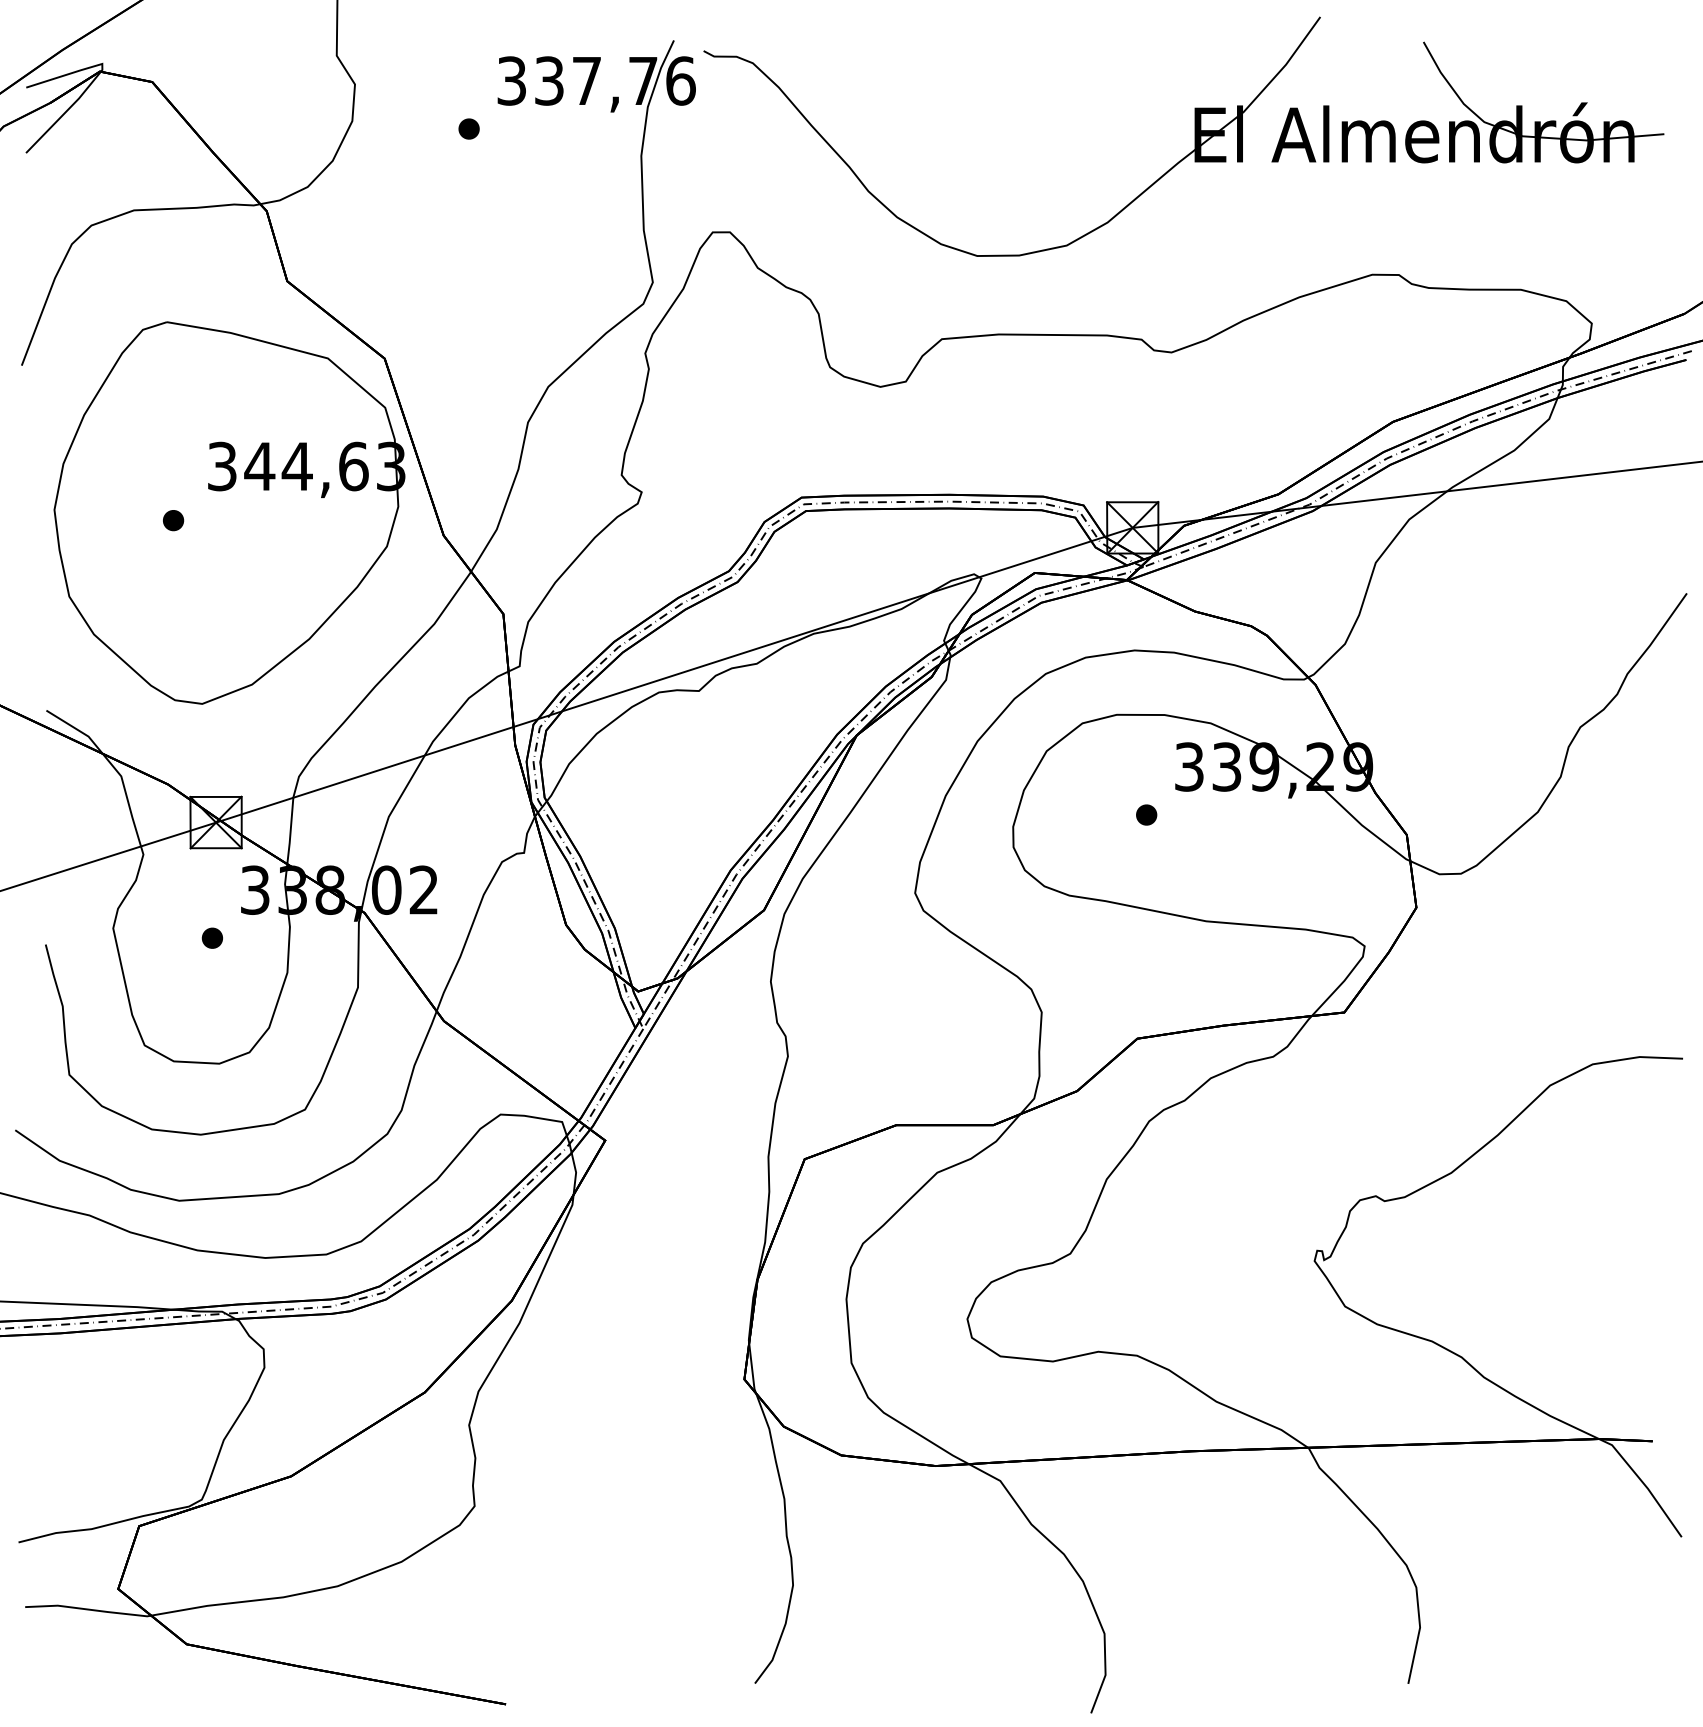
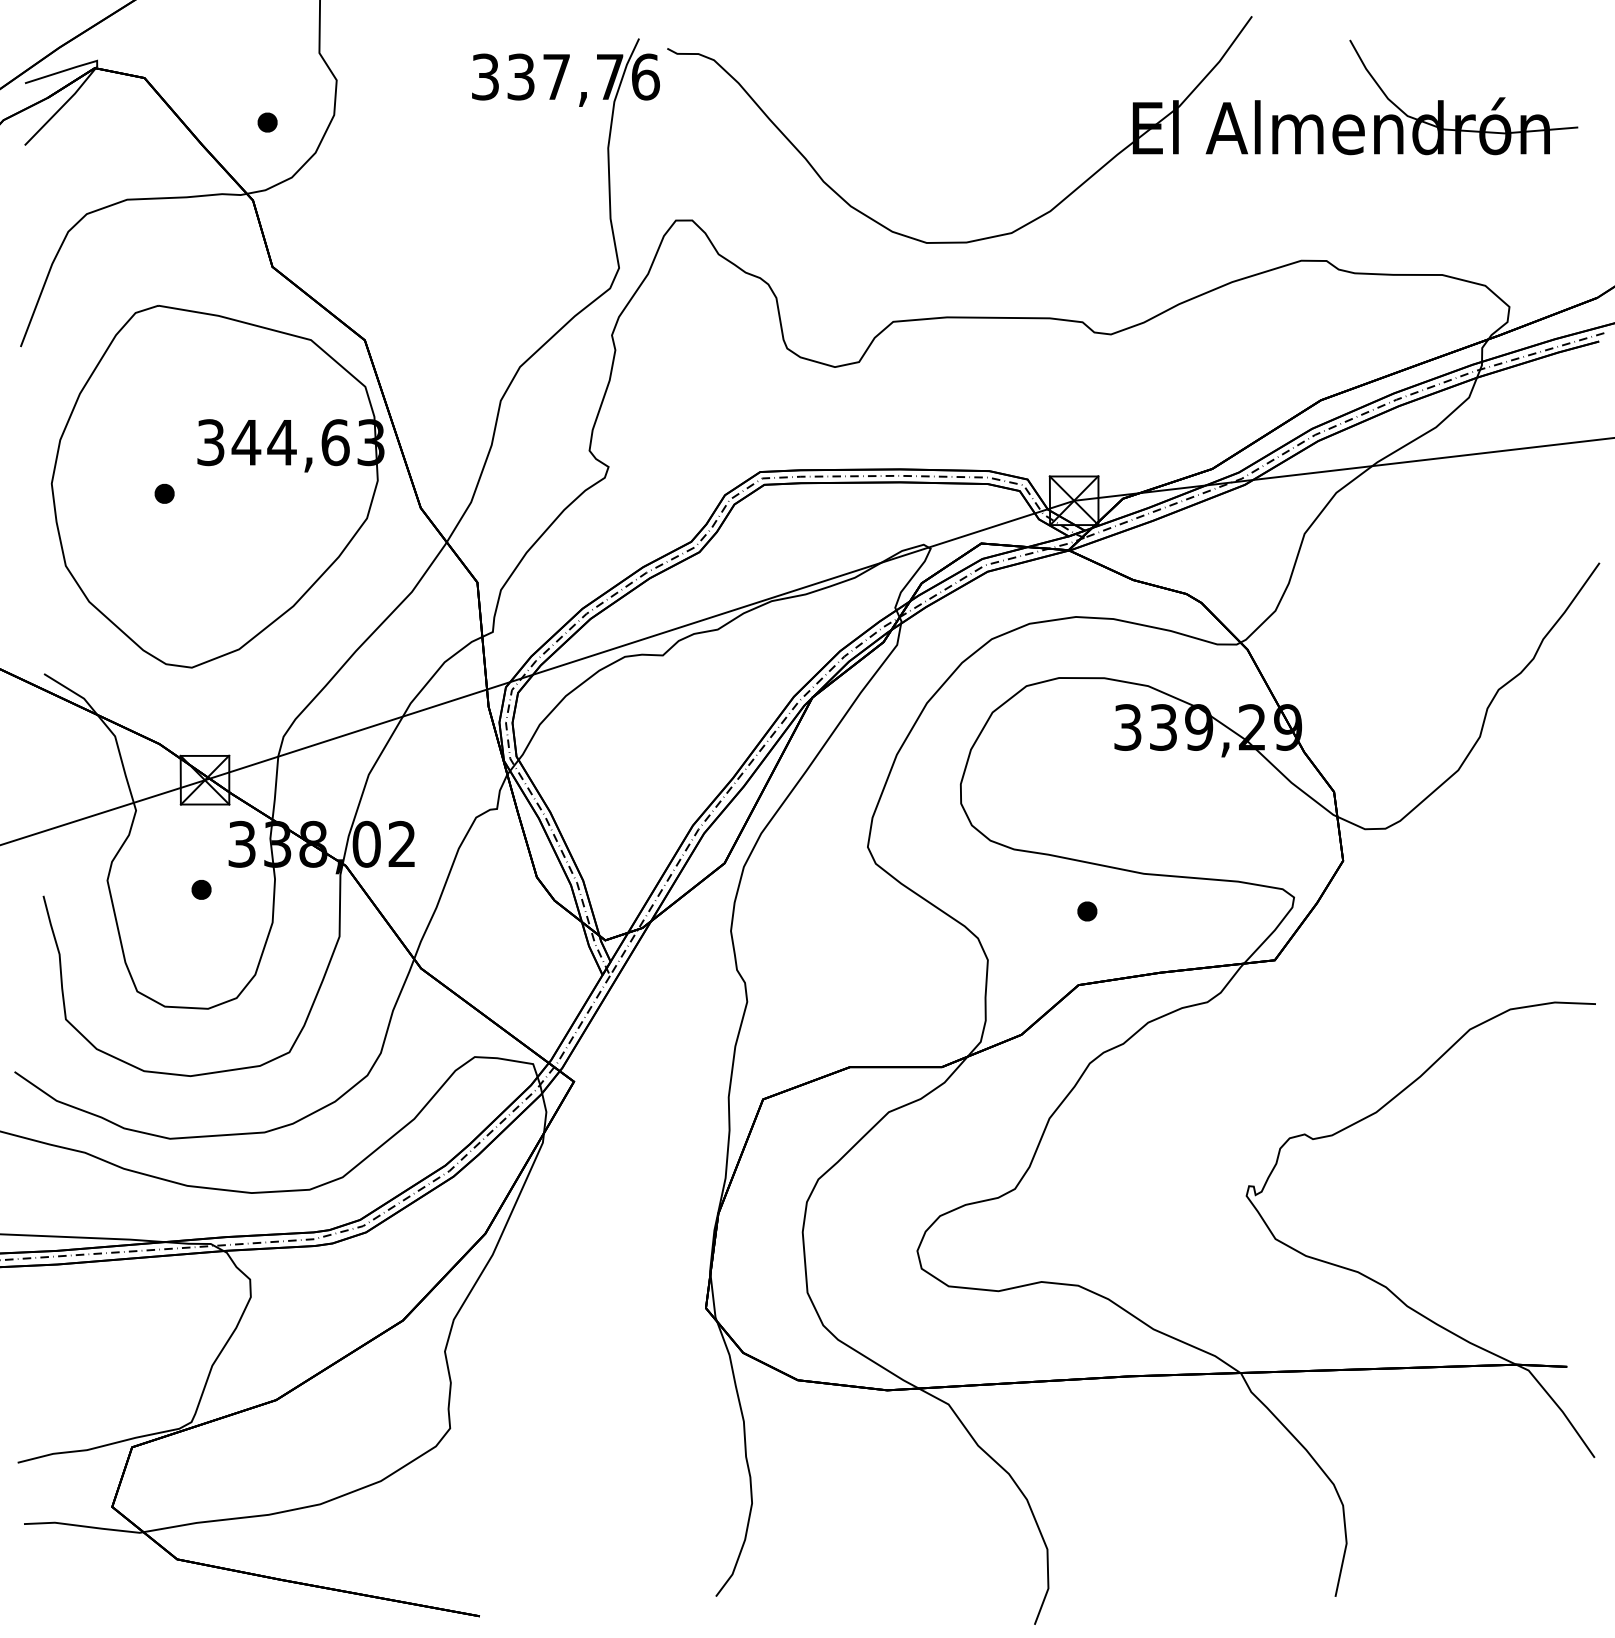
part: (468, 128) -> (267, 122), moved
part: (1146, 814) -> (1087, 910), moved

